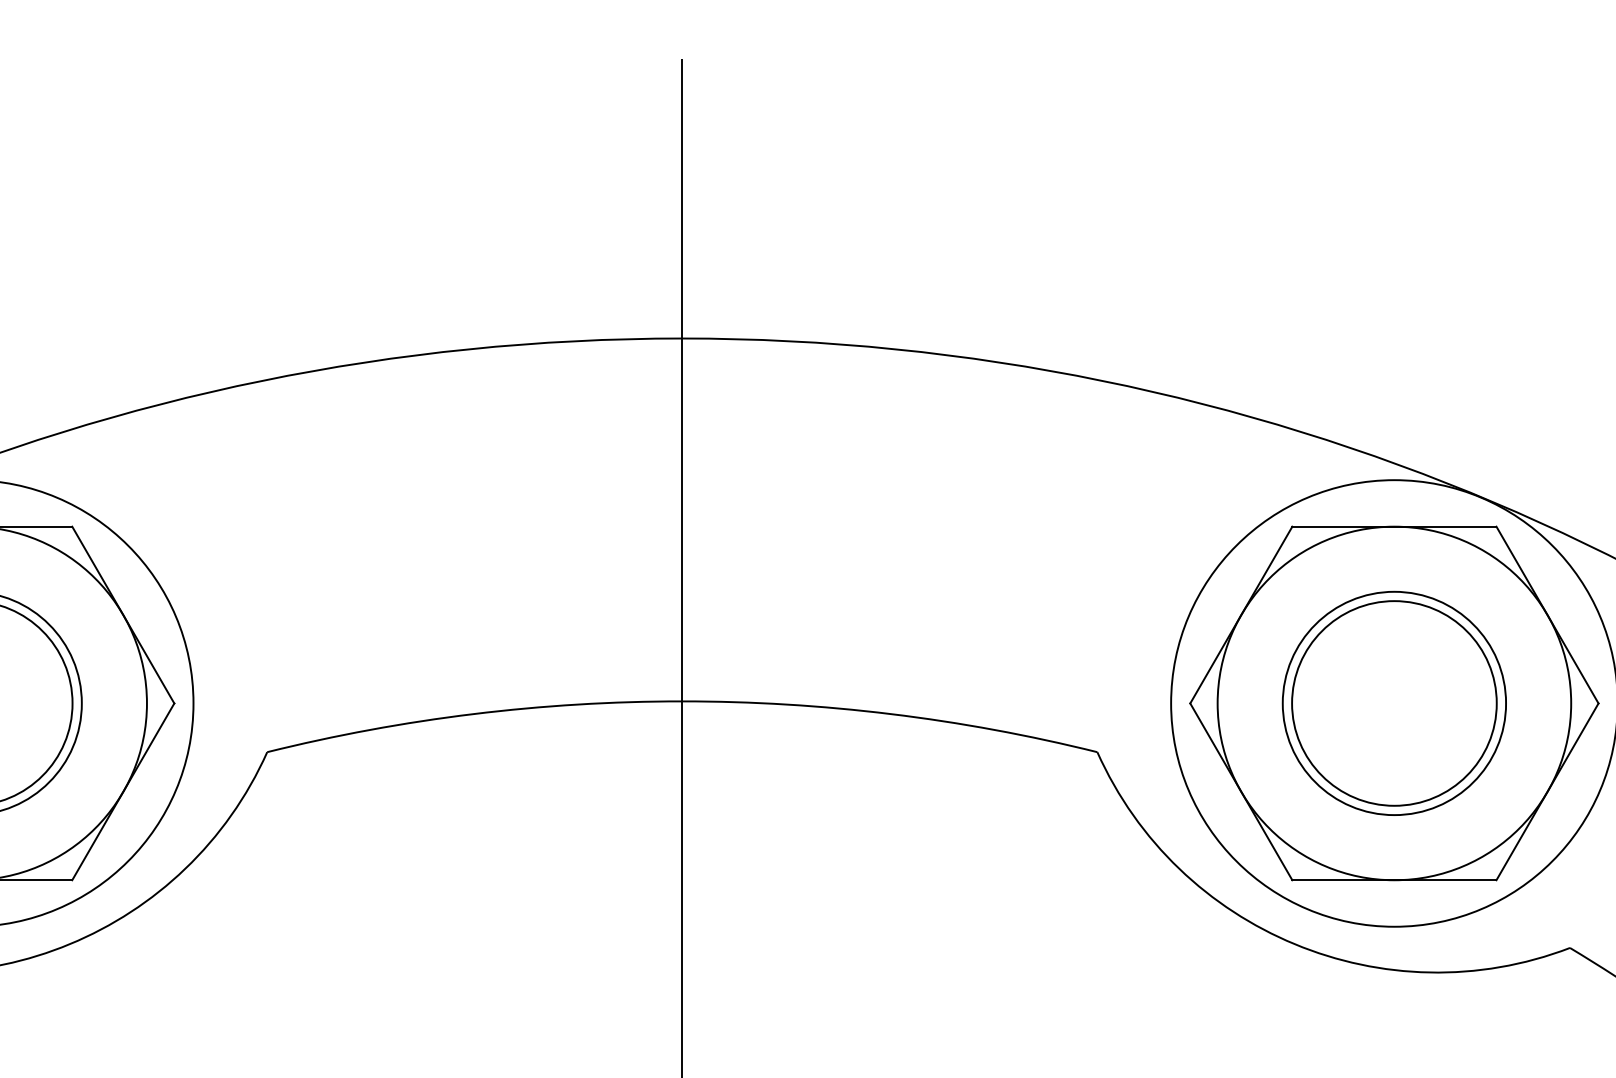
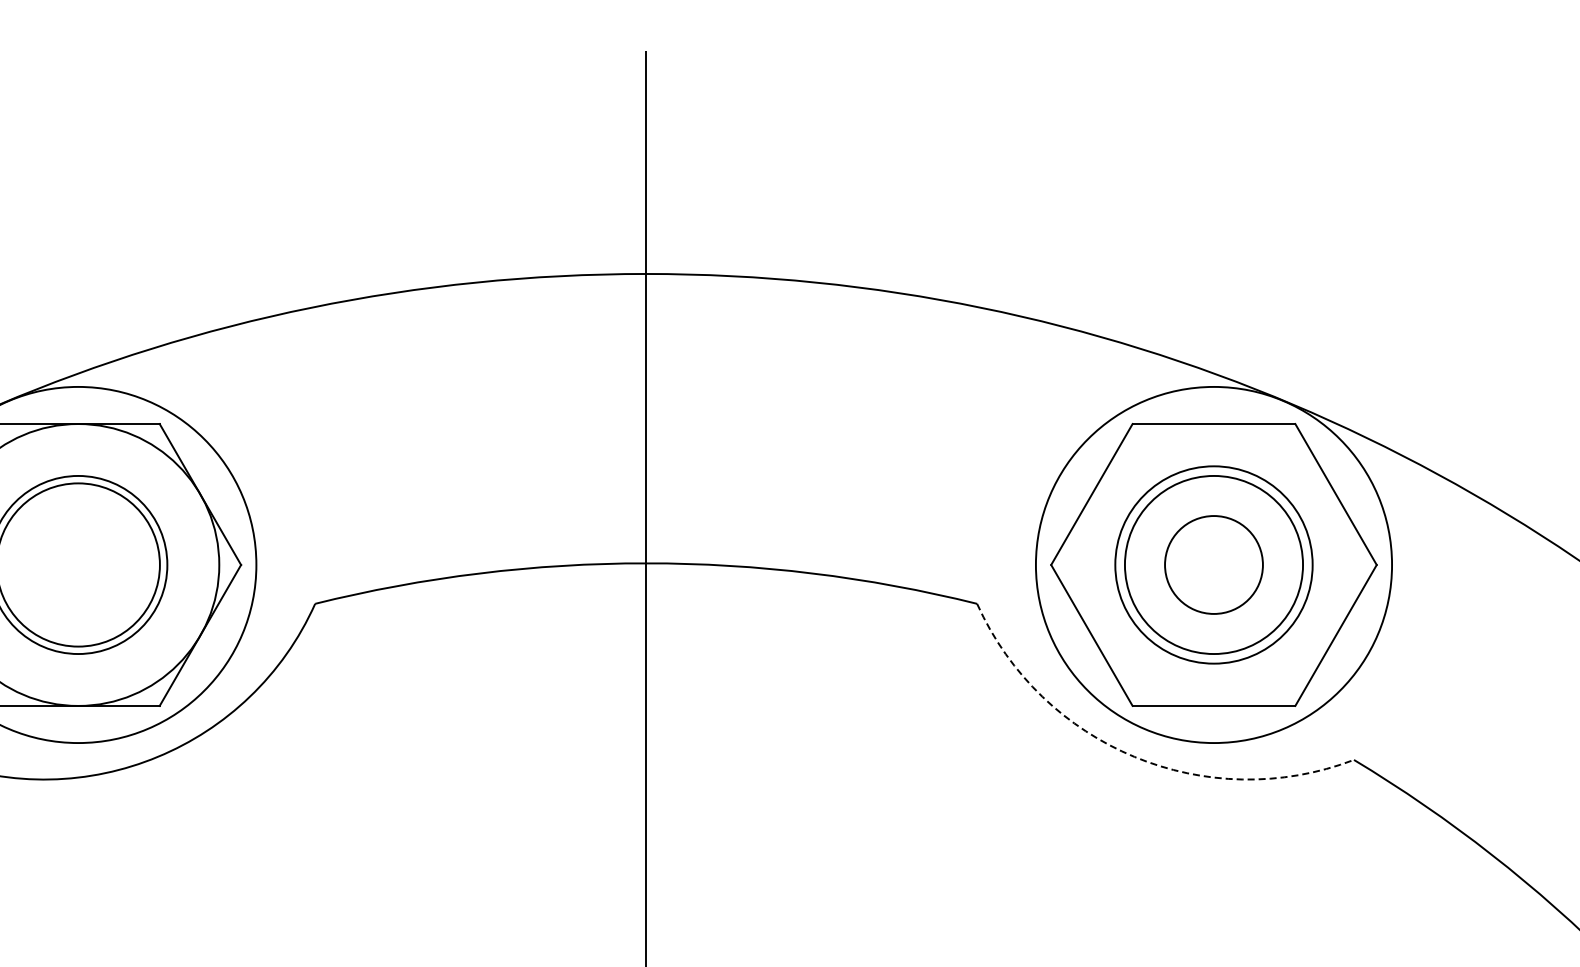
circle: (1393, 702) -> (1213, 564), size x0.6
circle: (1393, 702) -> (1213, 564), size x0.7
arc: (1294, 943) -> (1134, 756), solid -> dashed

